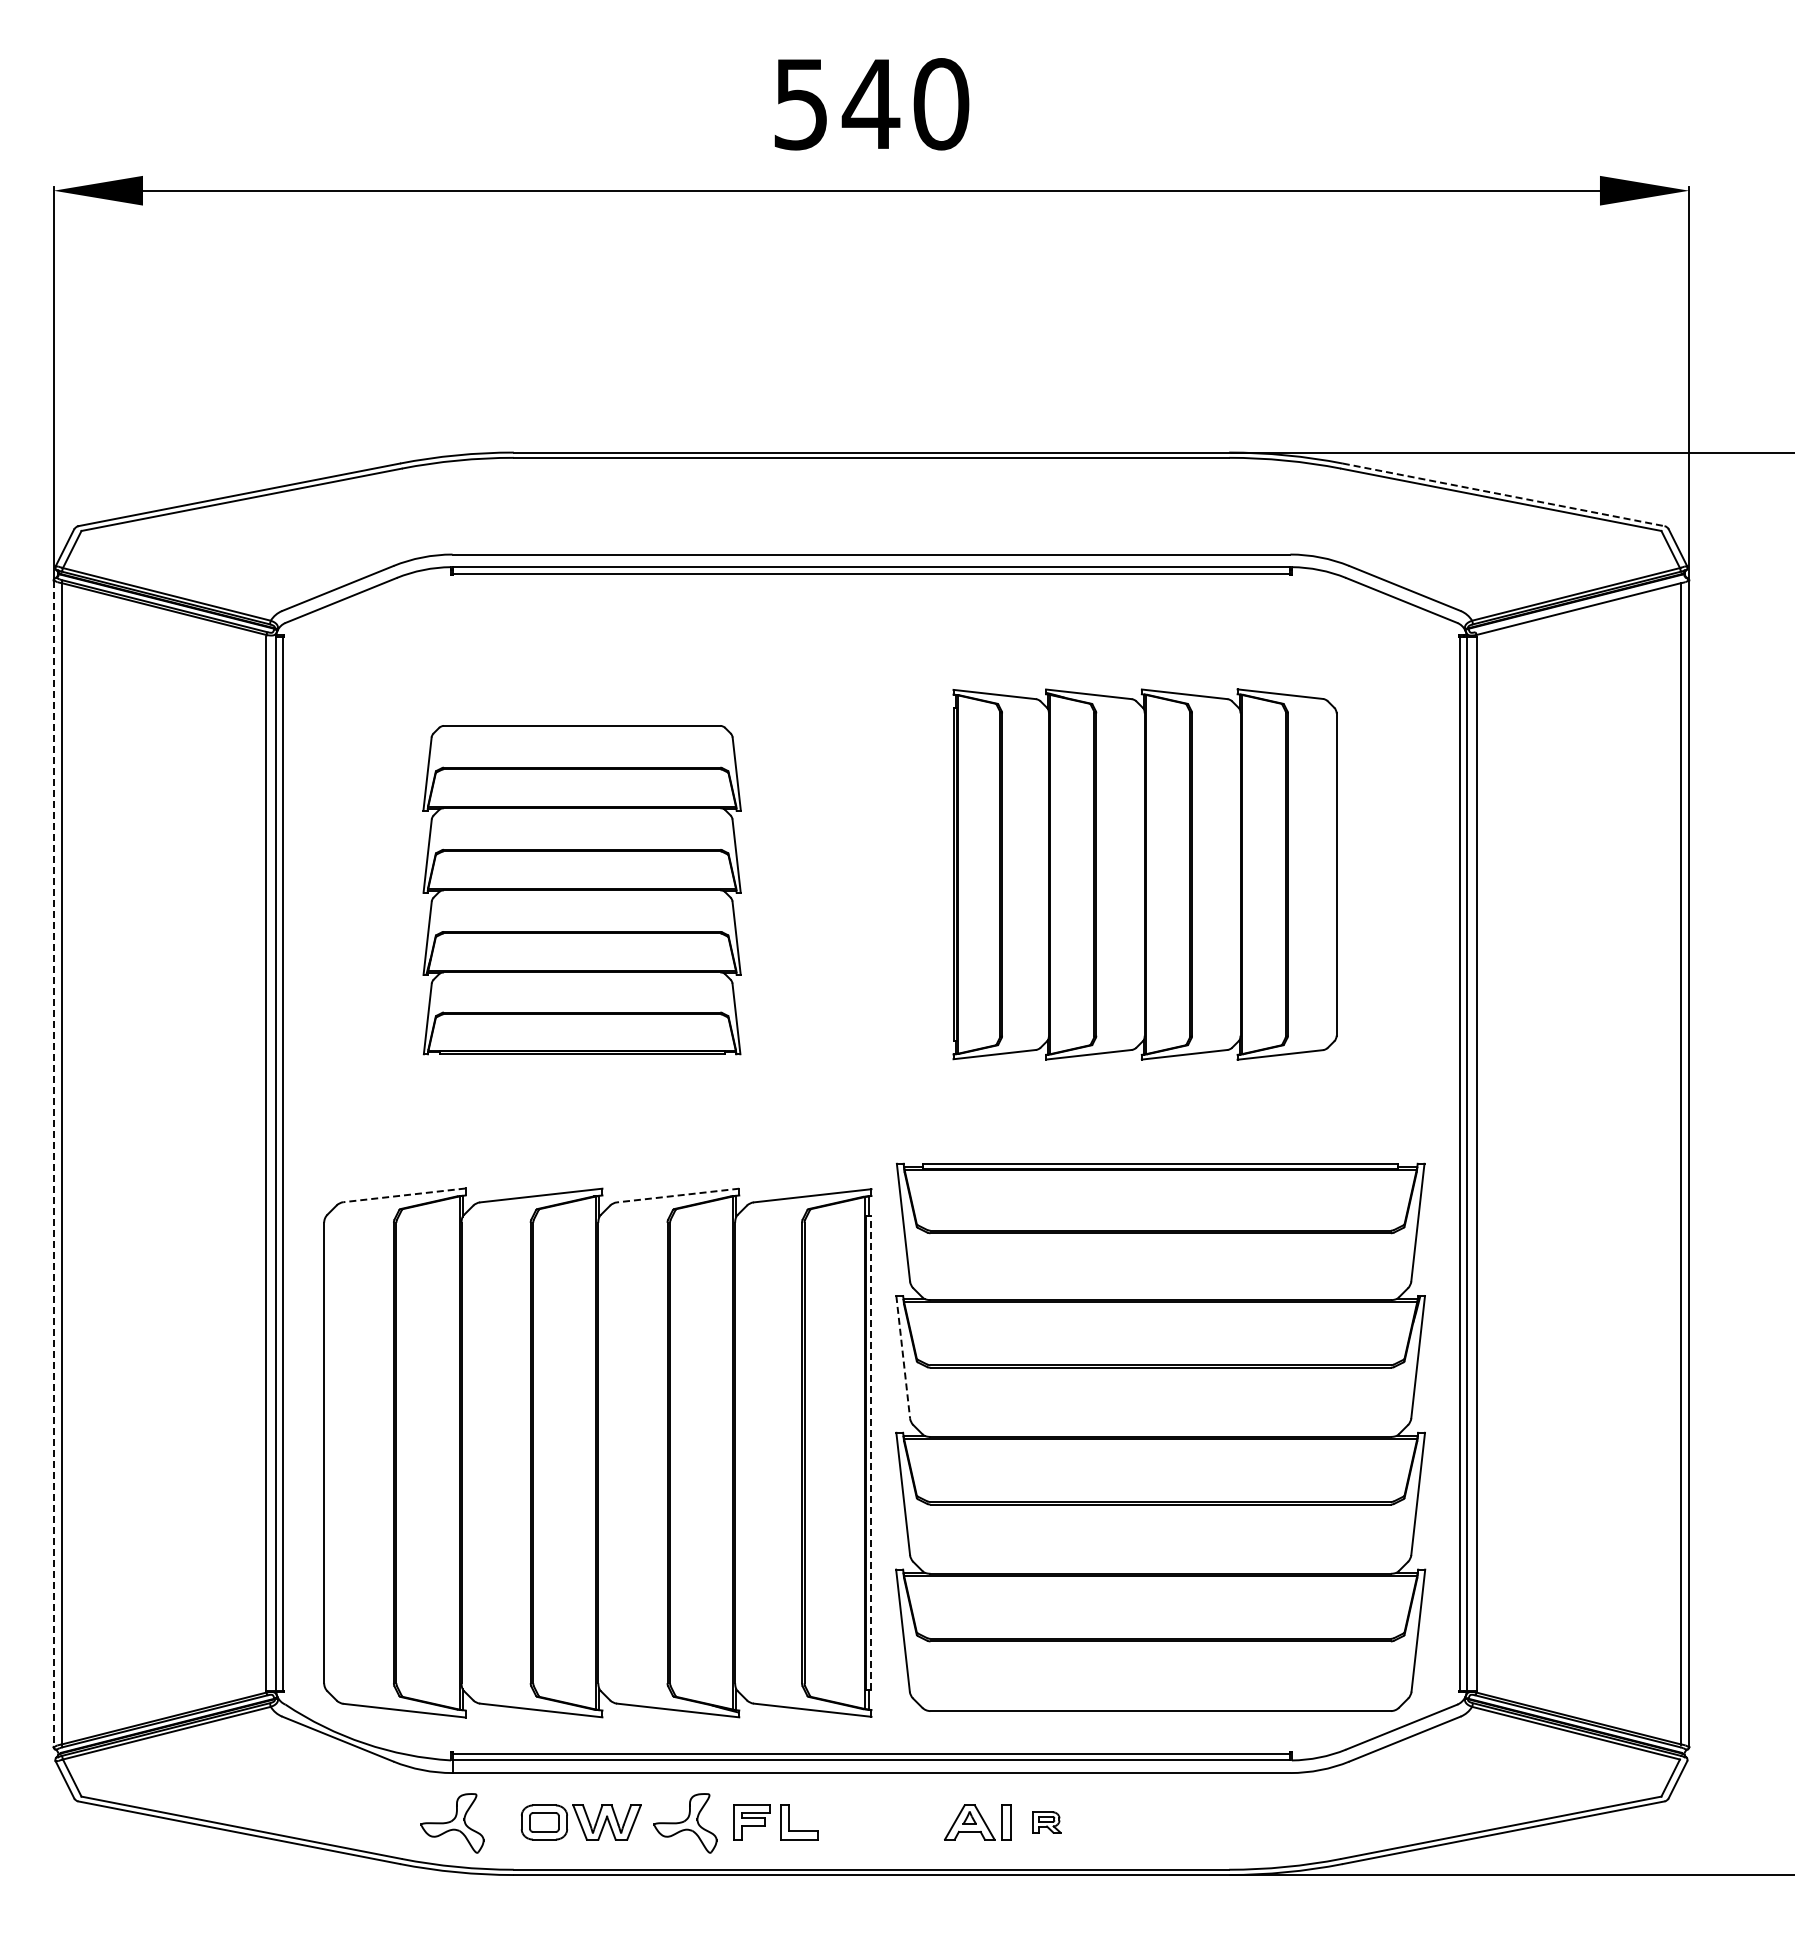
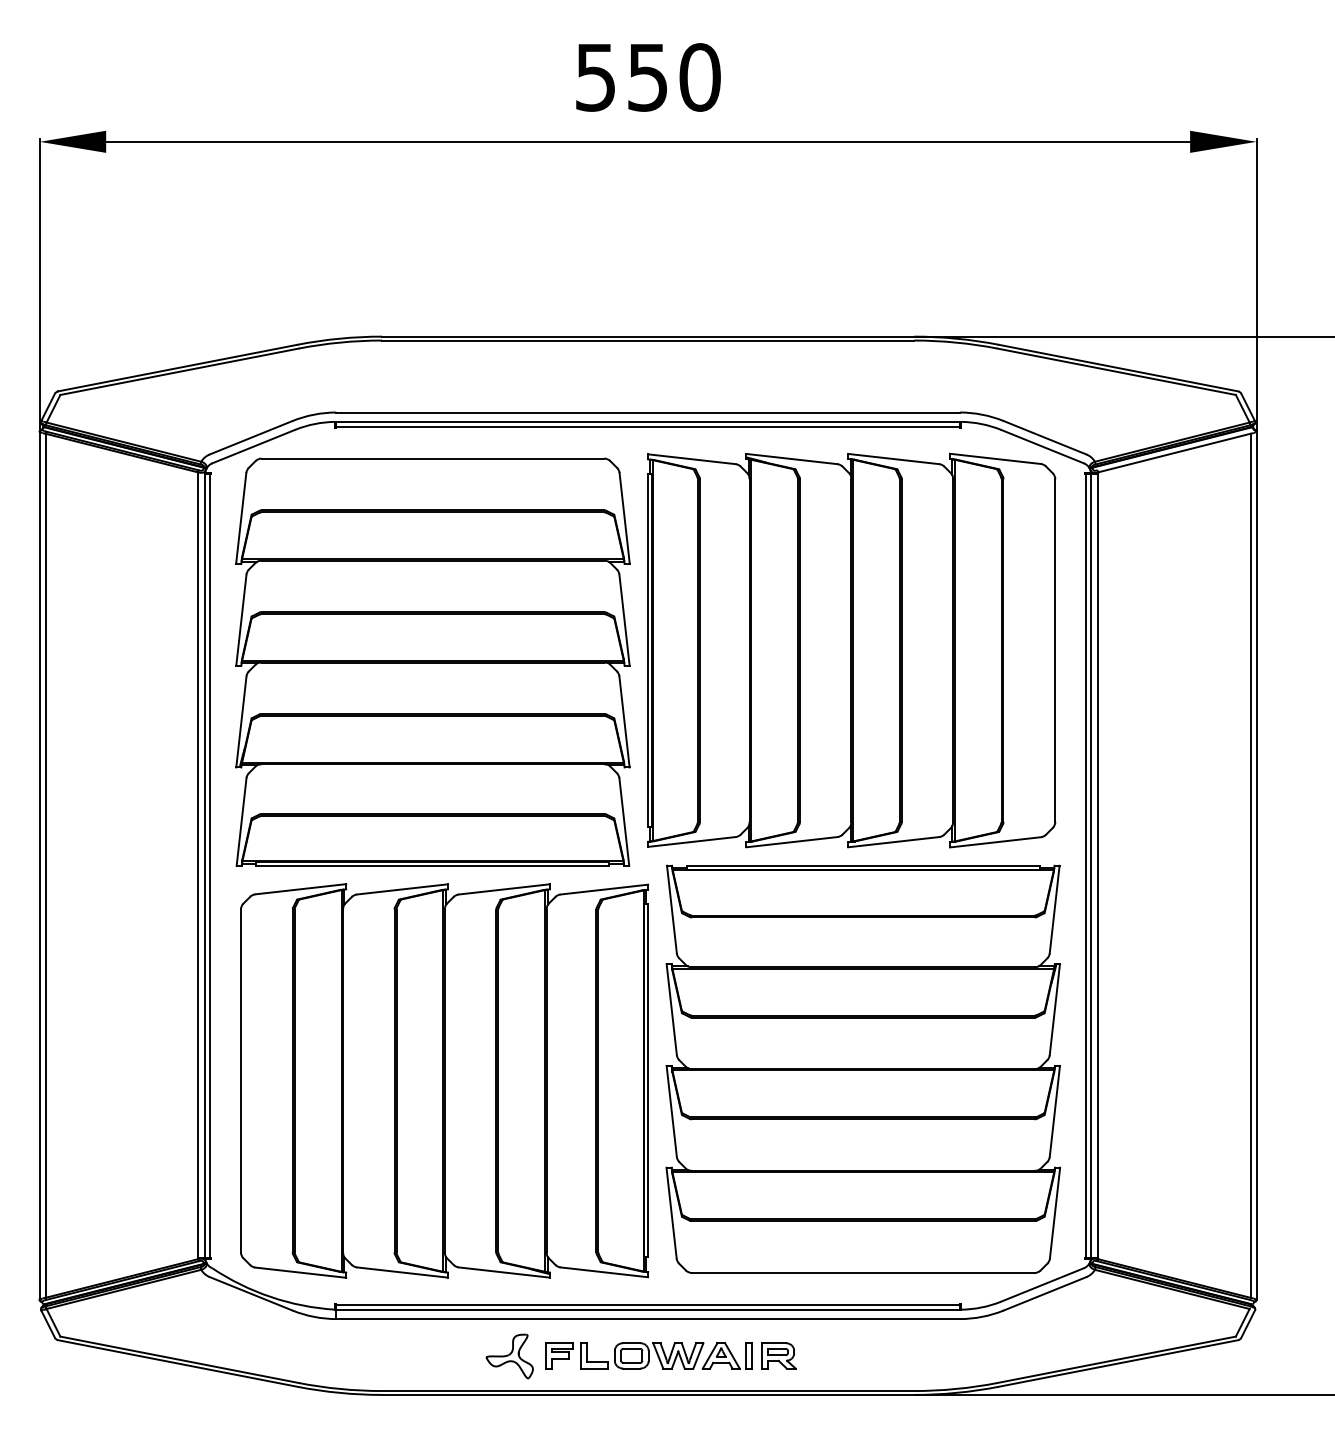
text: (870, 104) -> (647, 77), 540 -> 550
line: (1503, 494) -> (1118, 367), dashed -> solid
part: (1144, 874) -> (851, 650), size x1.43
part: (581, 889) -> (432, 661), size x1.67
line: (53, 1164) -> (39, 866), dashed -> solid
line: (404, 1195) -> (300, 889), dashed -> solid
line: (678, 1195) -> (504, 889), dashed -> solid
line: (903, 1357) -> (671, 1009), dashed -> solid
line: (871, 1452) -> (648, 1080), dashed -> solid
part: (581, 1822) -> (659, 1355), moved
part: (1046, 1822) -> (778, 1355), size x1.67
part: (452, 1823) -> (336, 1356), removed

